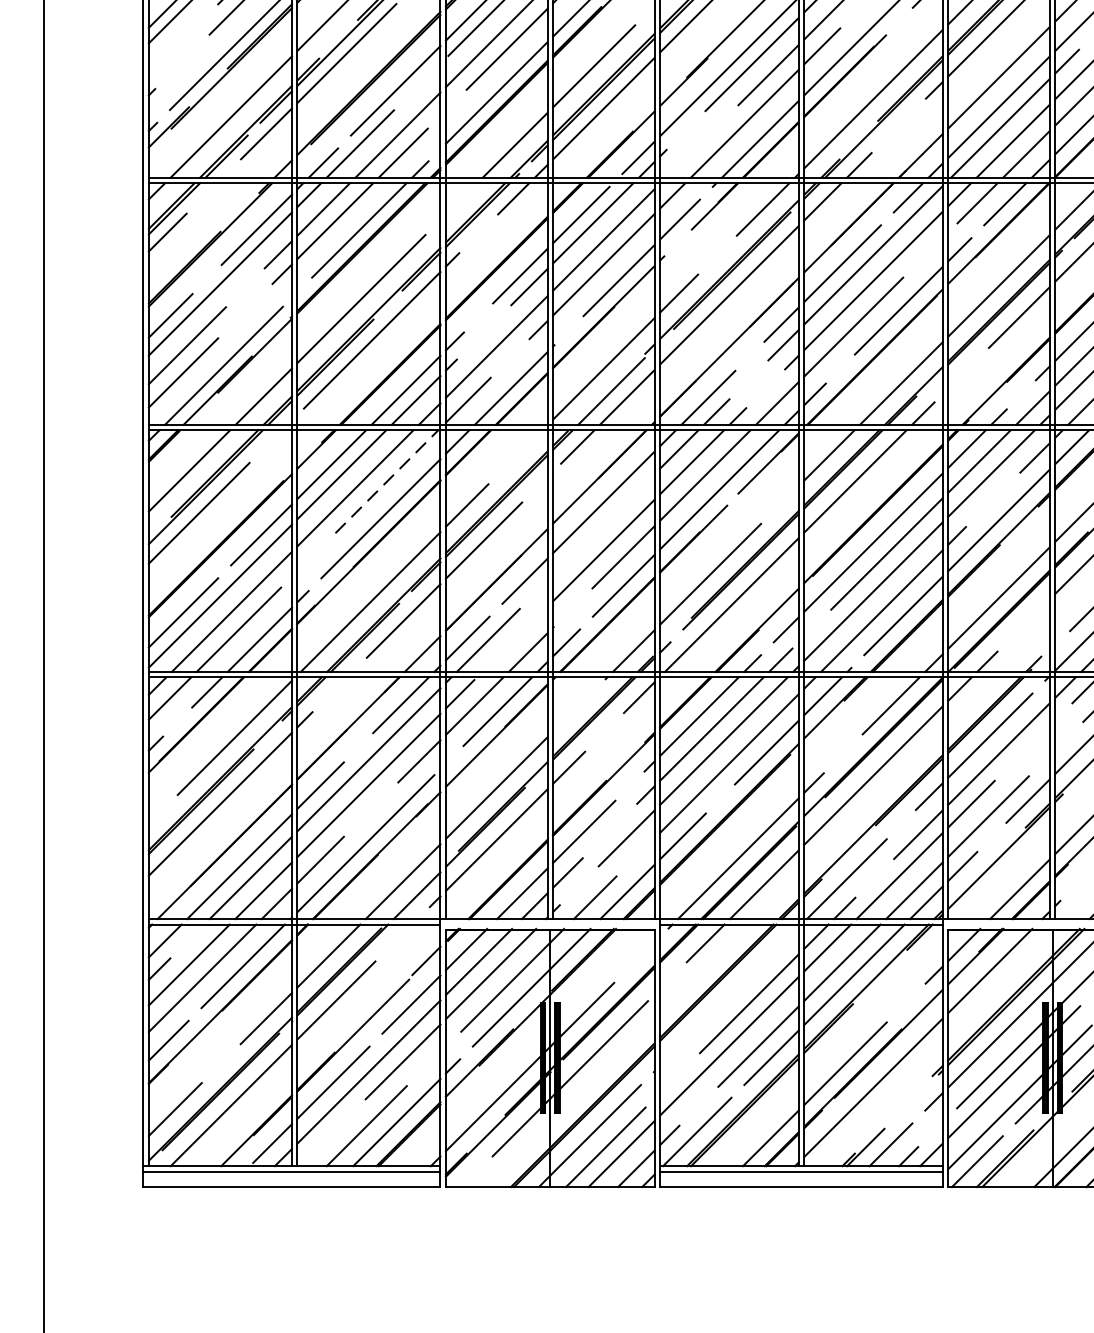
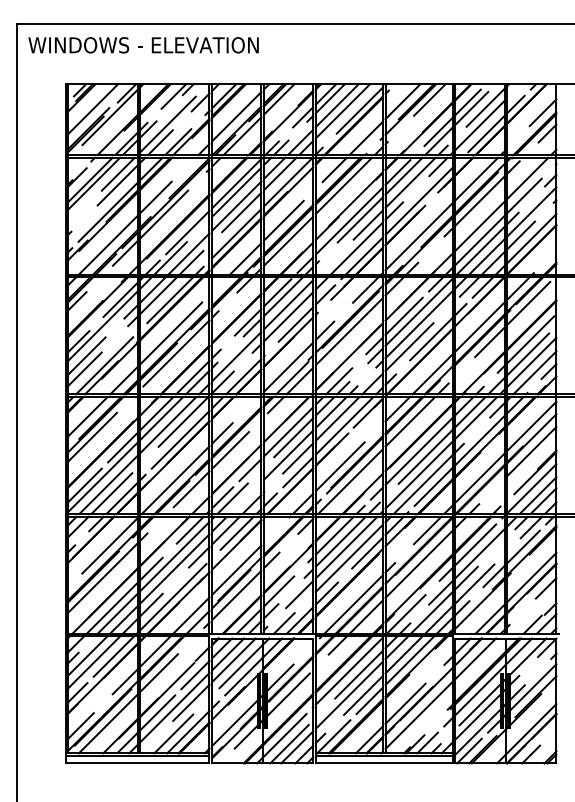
line: (386, 480) -> (183, 421), dashed -> solid
line: (614, 513) -> (293, 437), added
line: (727, 995) -> (348, 670), added

